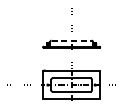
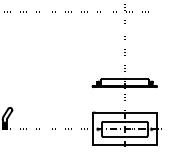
line: (71, 41) -> (124, 79), dashed -> solid

